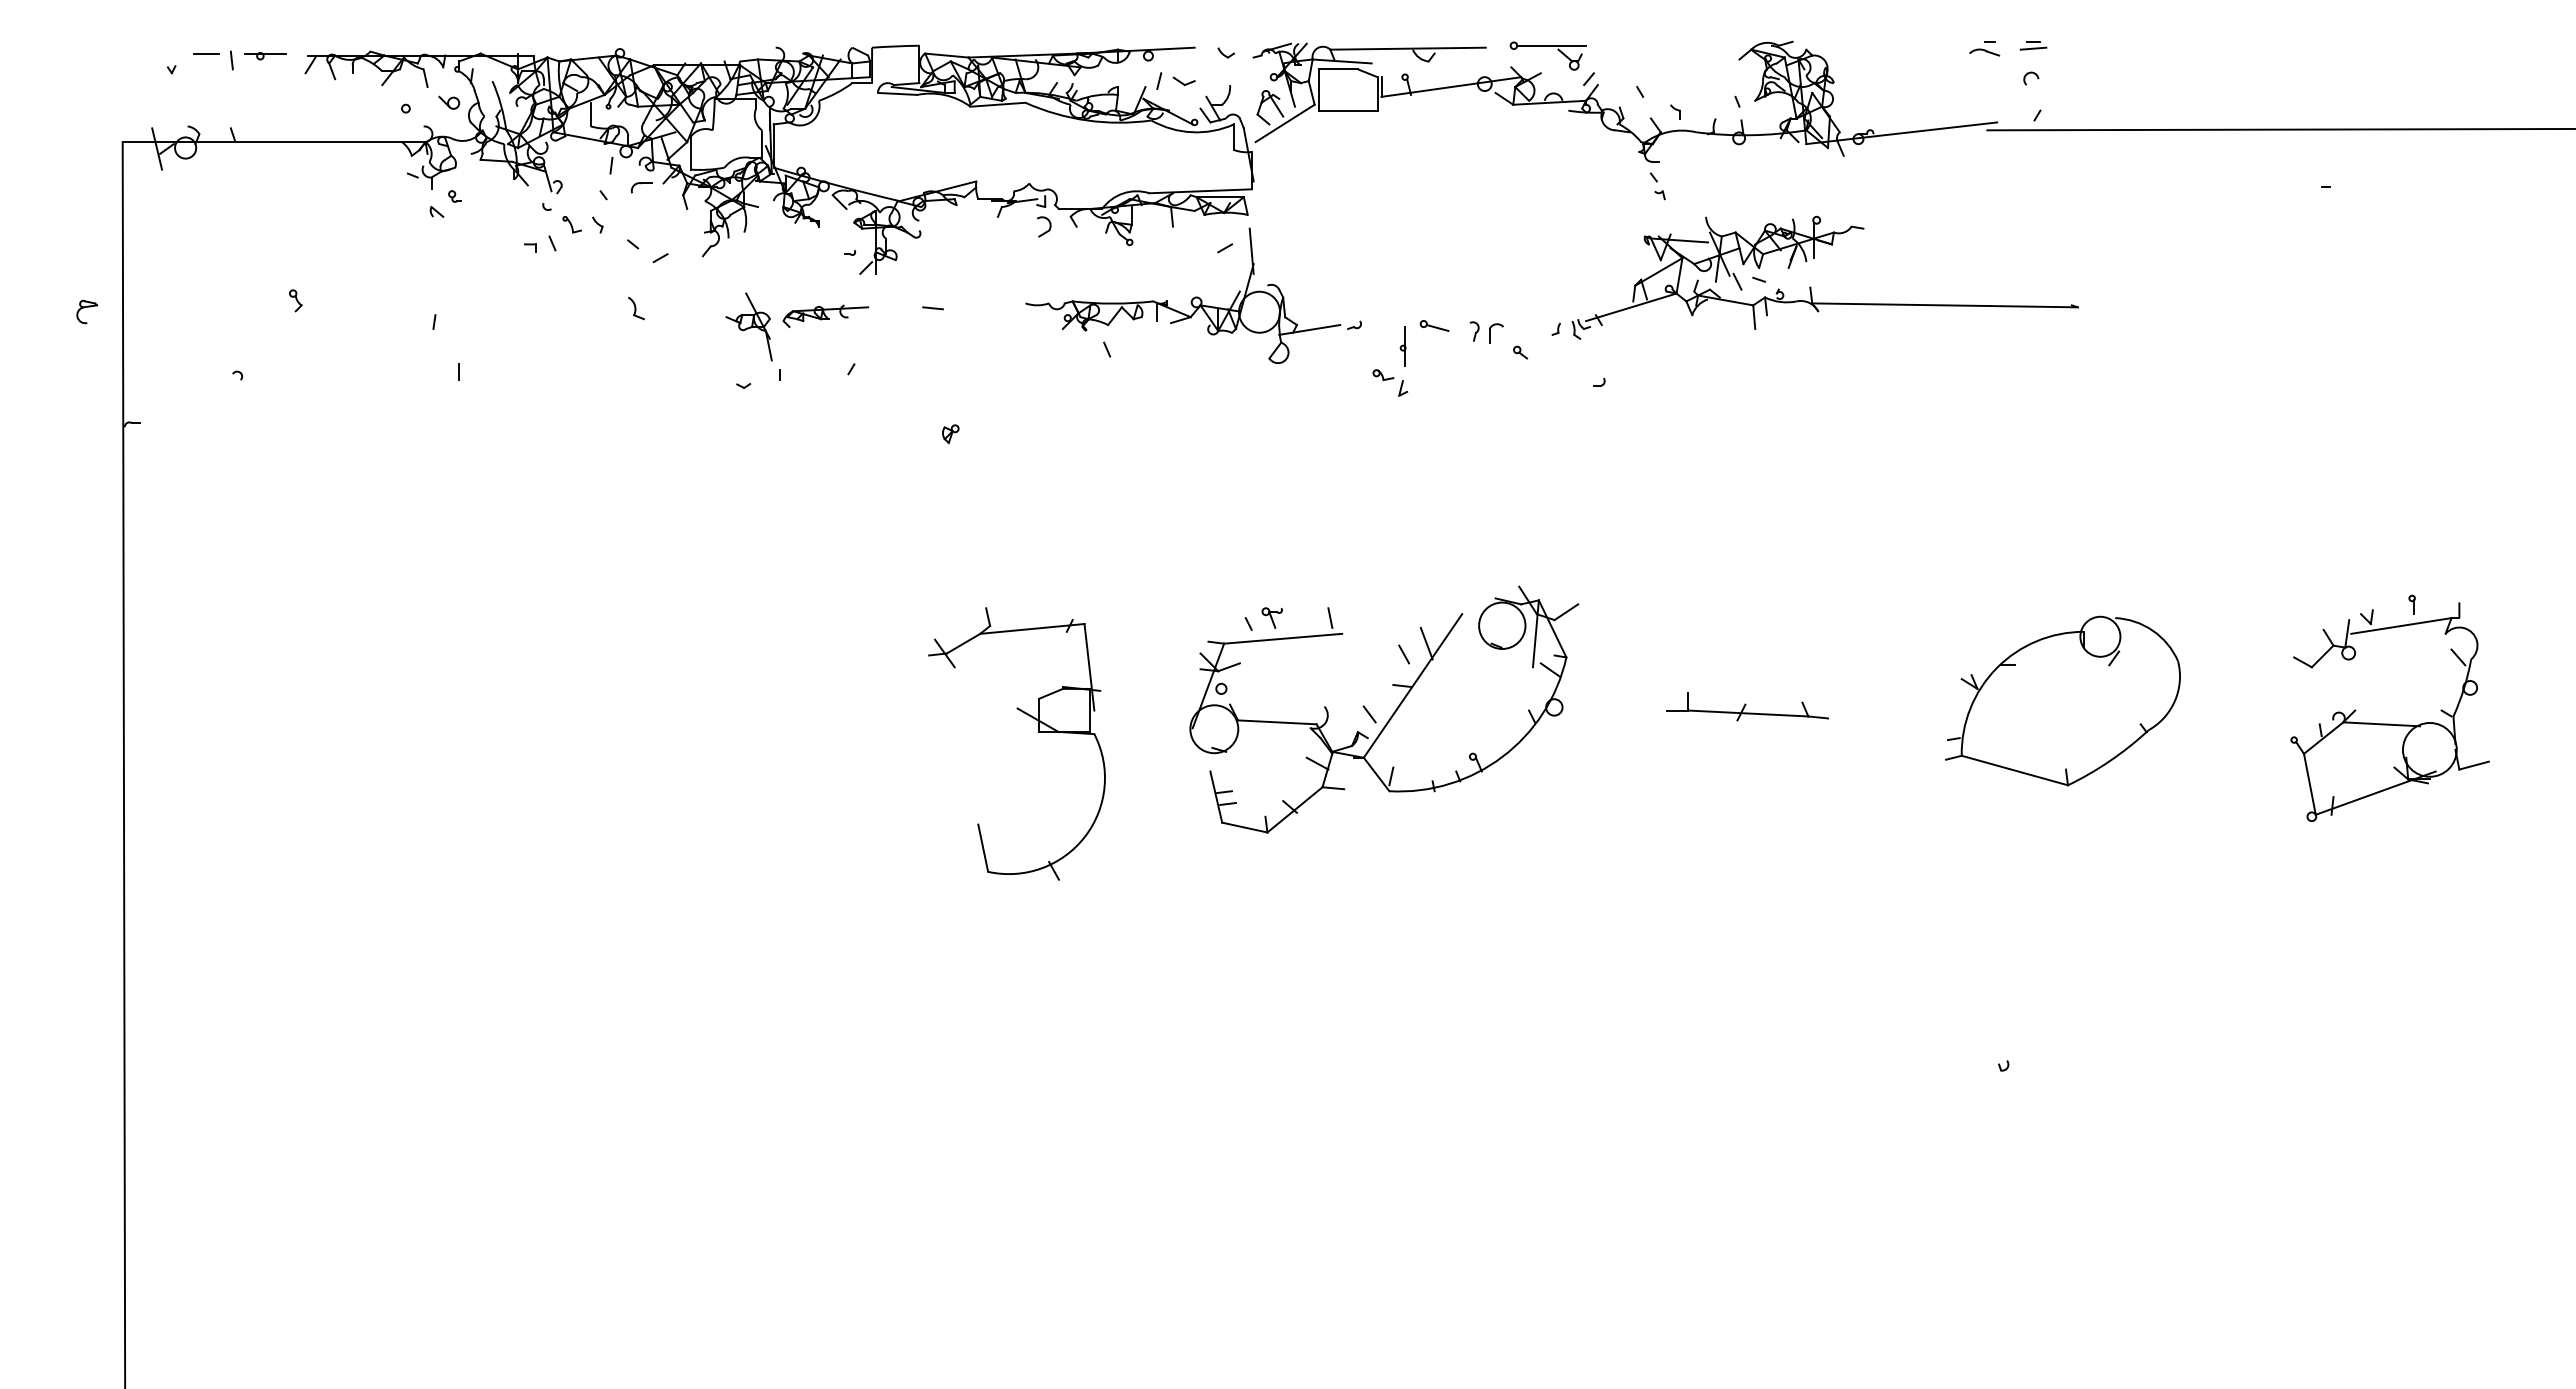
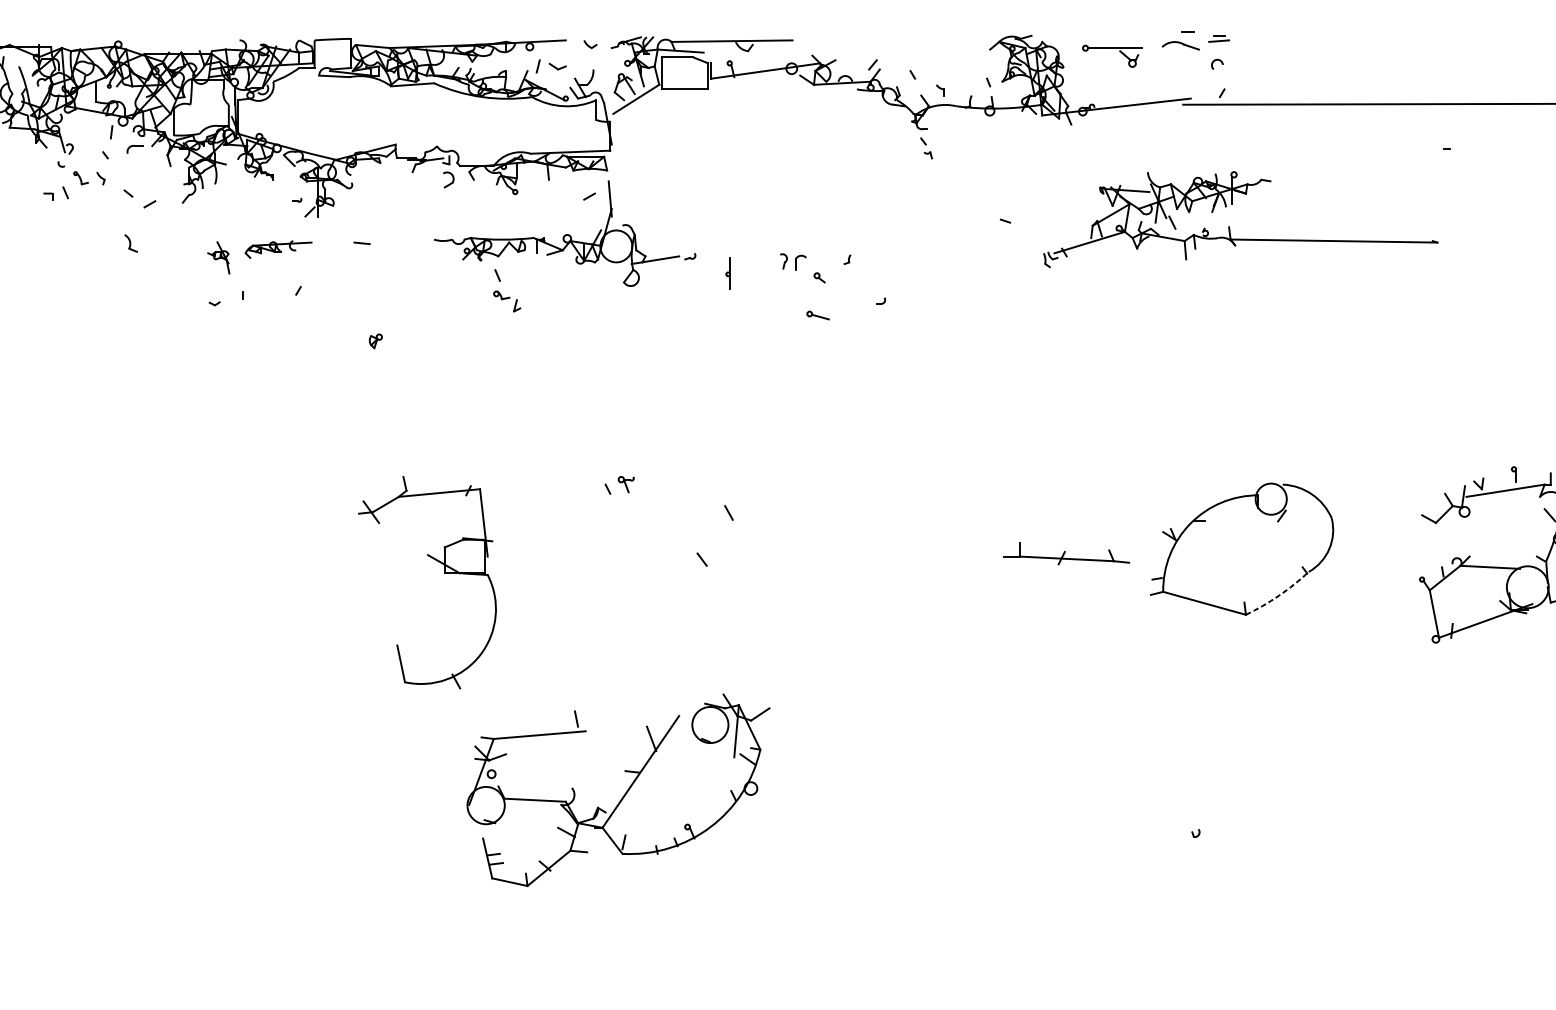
part: (1547, 46) -> (1111, 48), moved
part: (1984, 48) -> (1180, 41), size x1.6
part: (1811, 287) -> (1230, 227), moved
part: (1434, 325) -> (818, 315), moved
part: (748, 326) -> (218, 257), size x0.6
part: (1390, 382) -> (507, 301), moved
part: (1747, 706) -> (1066, 553), moved
part: (1391, 715) -> (624, 794), moved
arc: (2110, 760) -> (1279, 595), solid -> dashed

